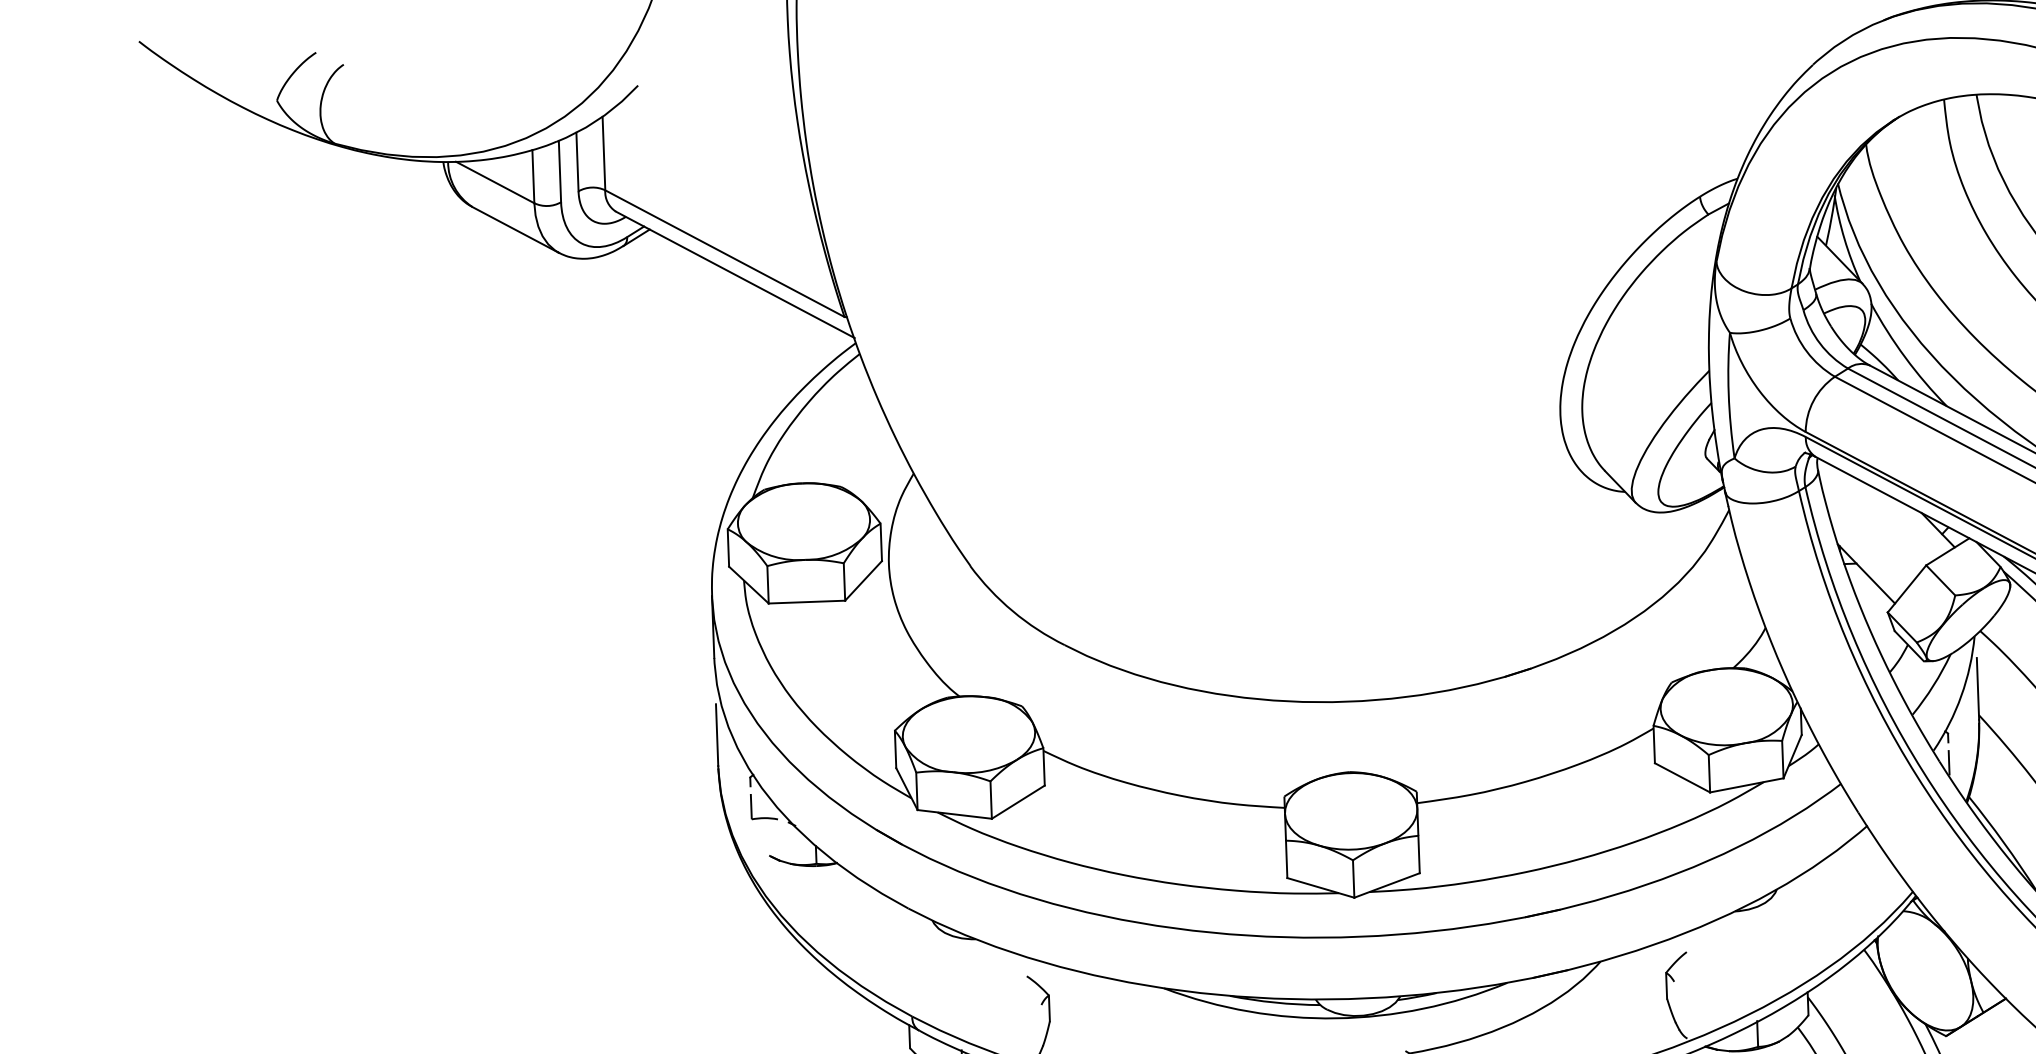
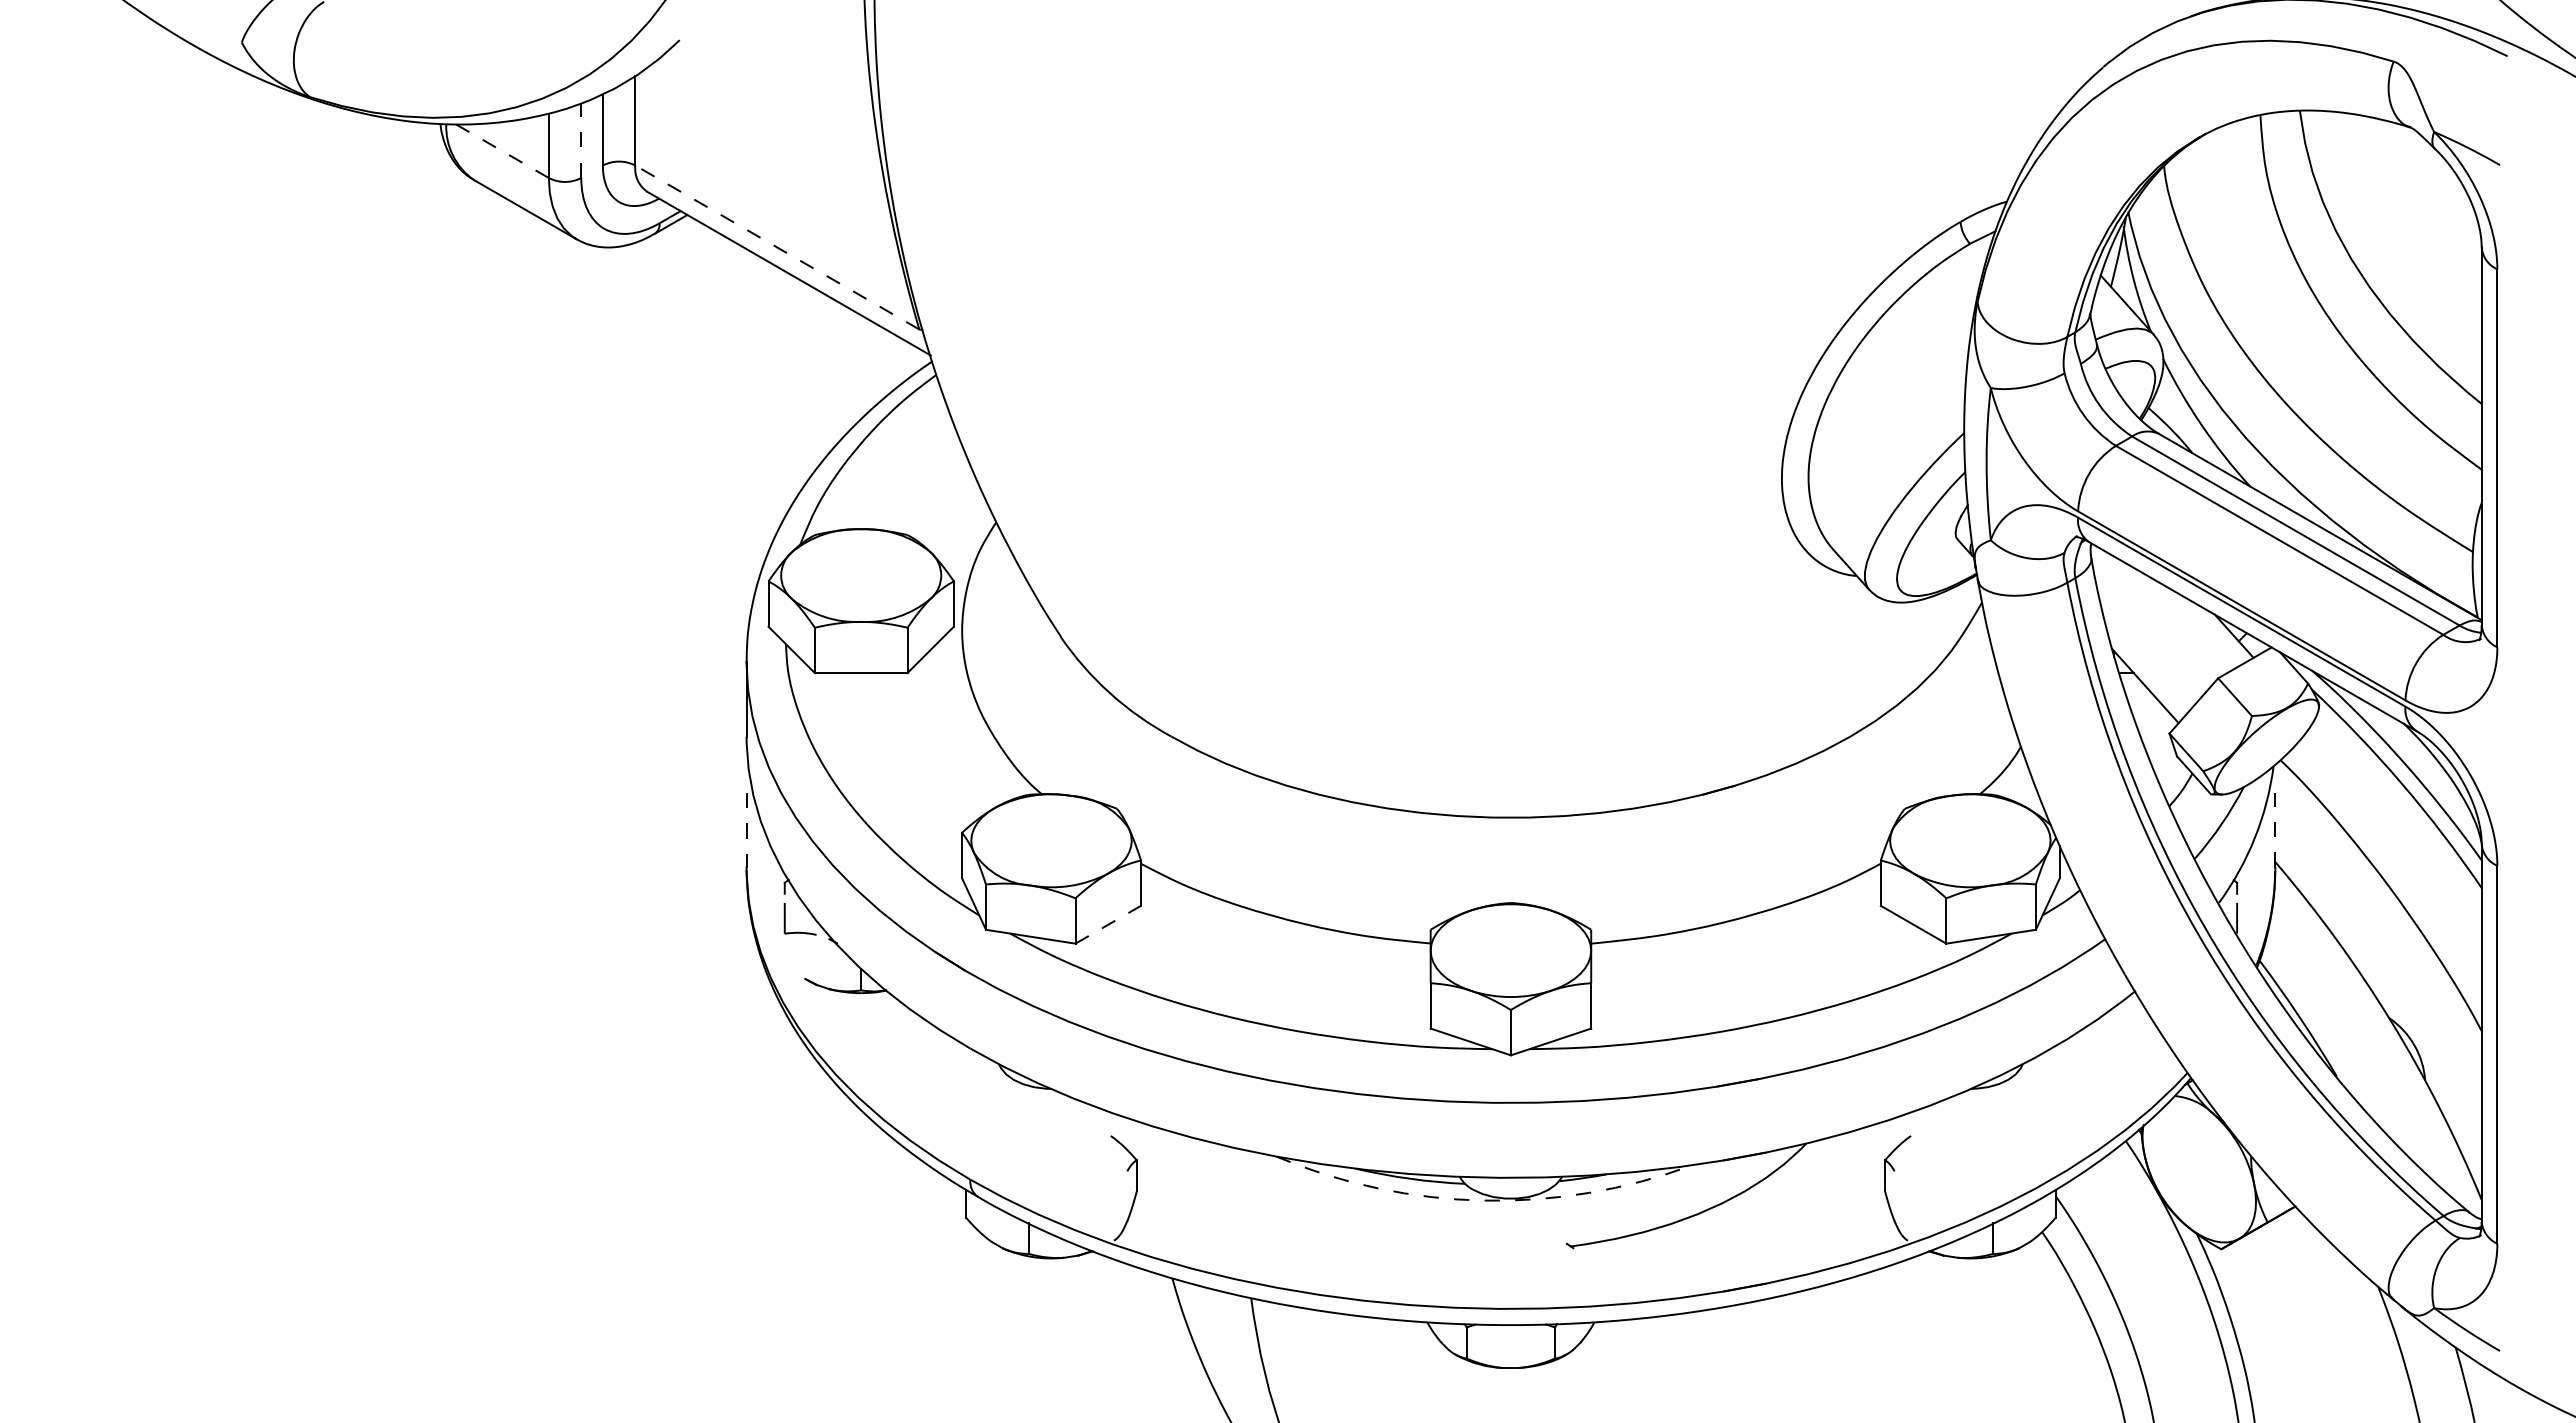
line: (560, 171) -> (581, 140), solid -> dashed
line: (495, 182) -> (502, 151), solid -> dashed
line: (725, 253) -> (777, 247), solid -> dashed
line: (1978, 688) -> (2275, 829), solid -> dashed
line: (717, 735) -> (746, 830), solid -> dashed
line: (1018, 801) -> (1108, 924), solid -> dashed
arc: (1336, 1018) -> (1483, 1200), solid -> dashed

